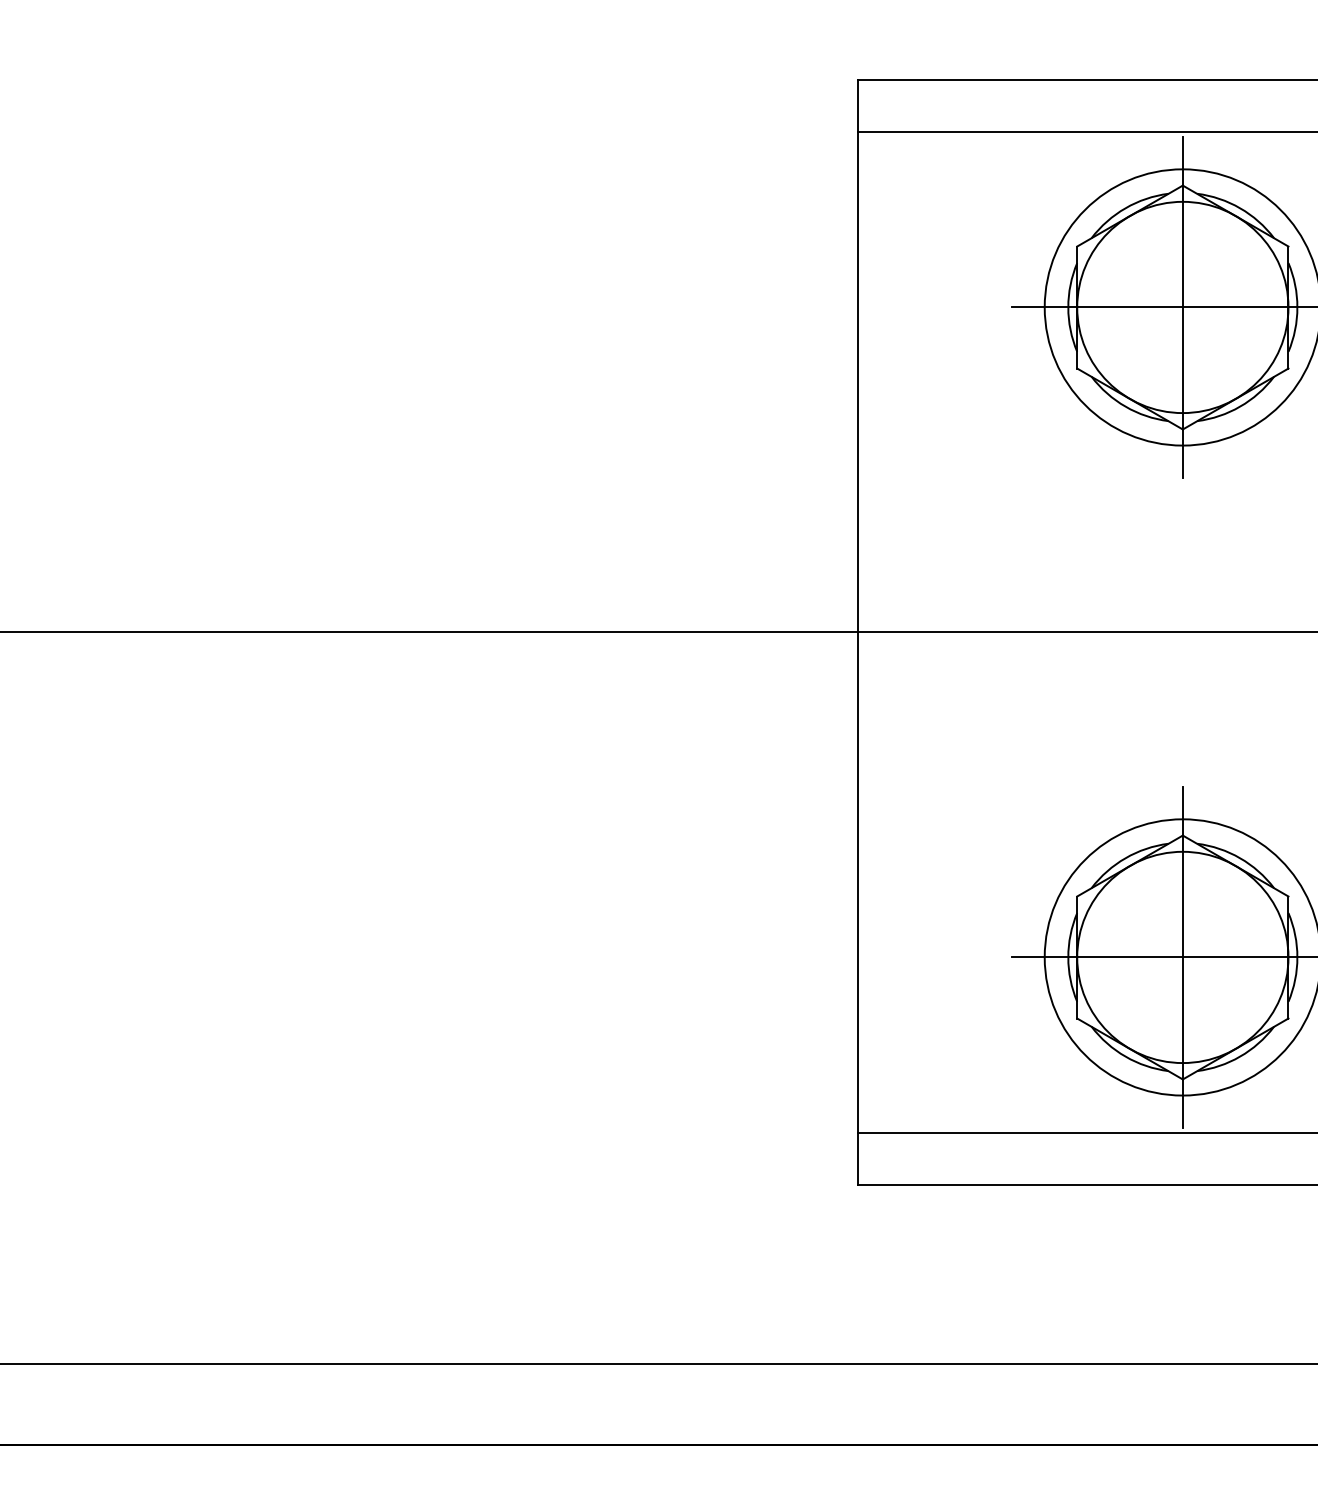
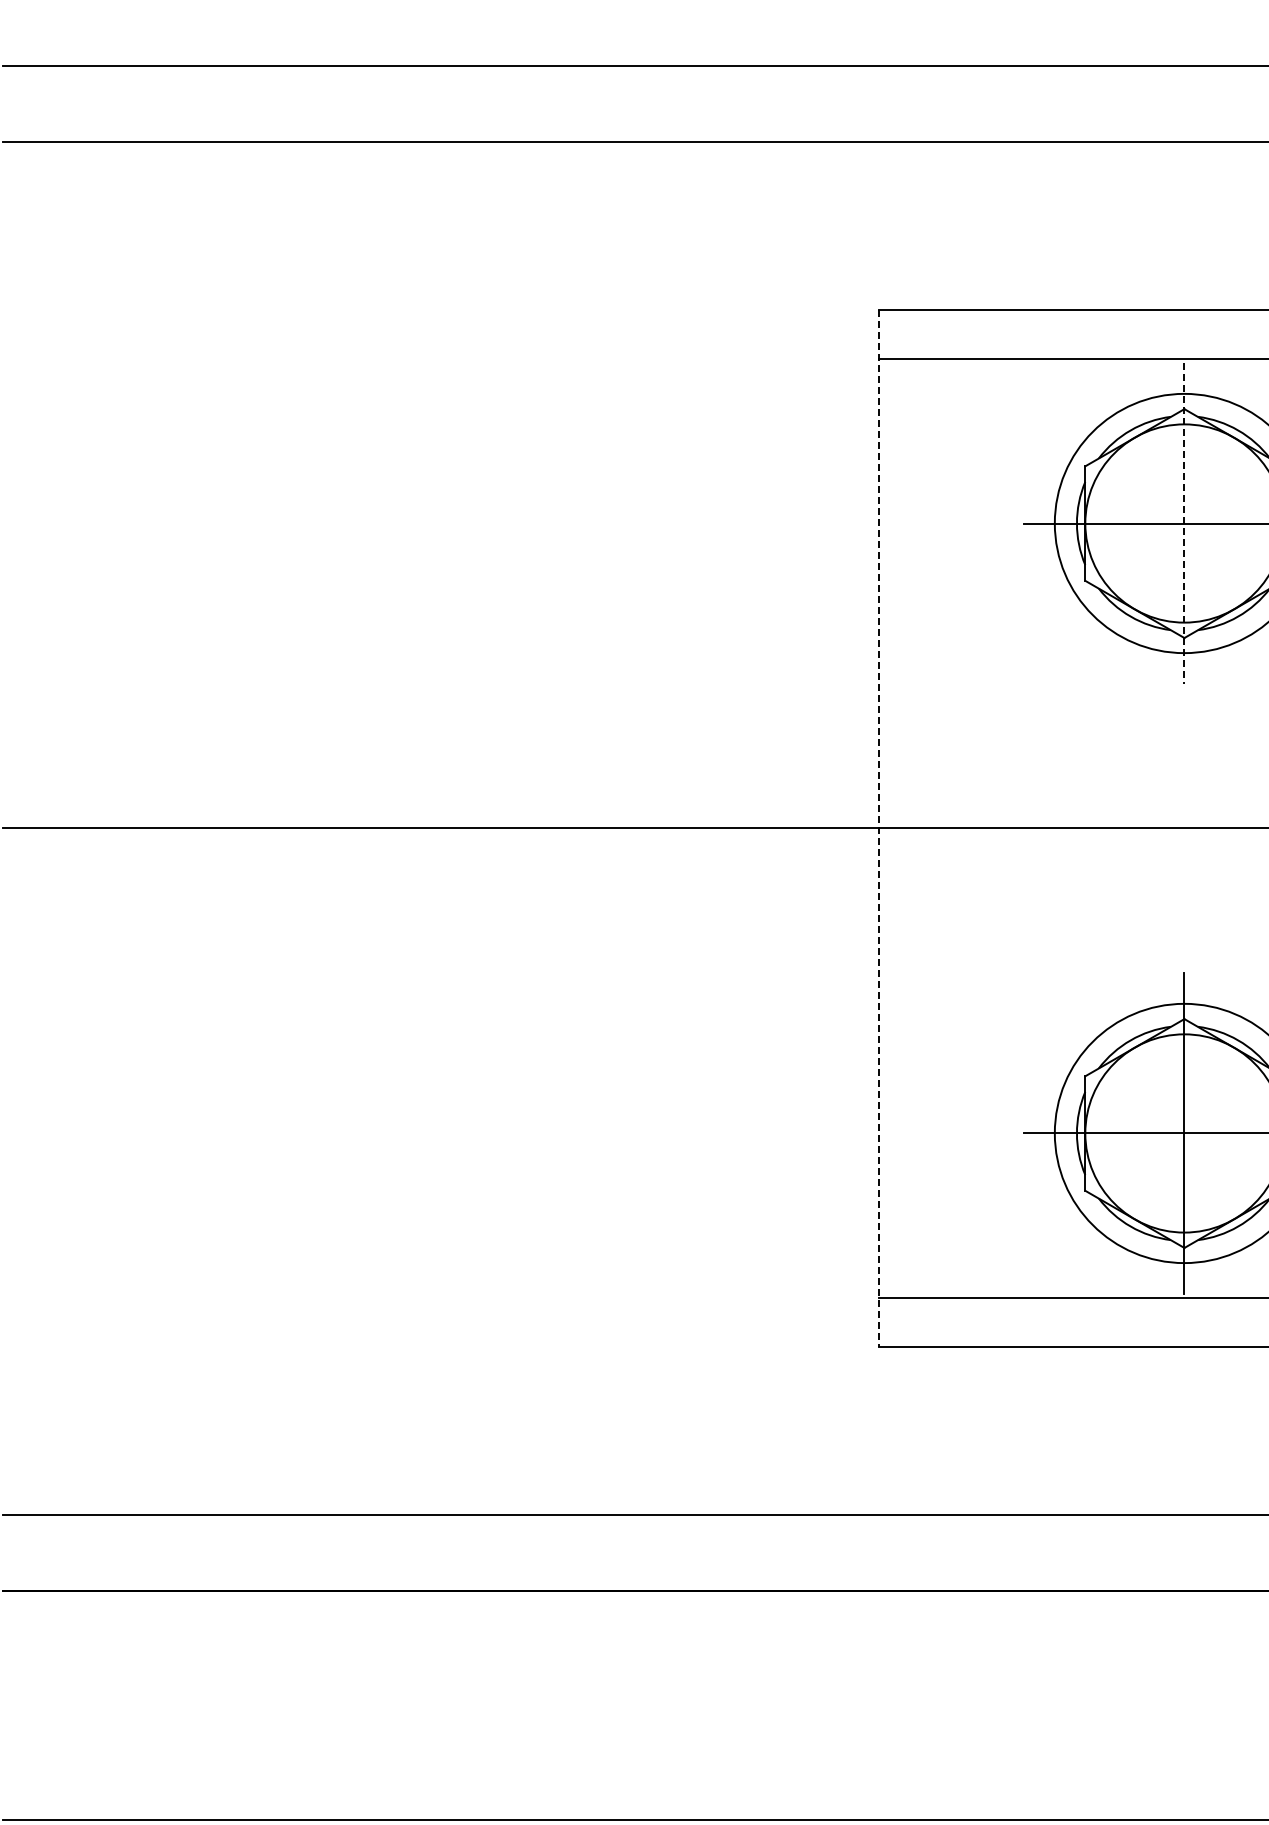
line: (1182, 308) -> (1184, 524), solid -> dashed
line: (857, 632) -> (879, 828), solid -> dashed

